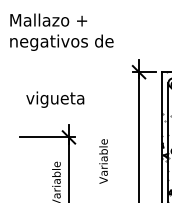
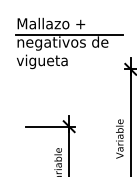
line: (68, 32) -> (68, 34), added
text: (55, 99) -> (42, 61), moved
text: (103, 161) -> (119, 139), moved

